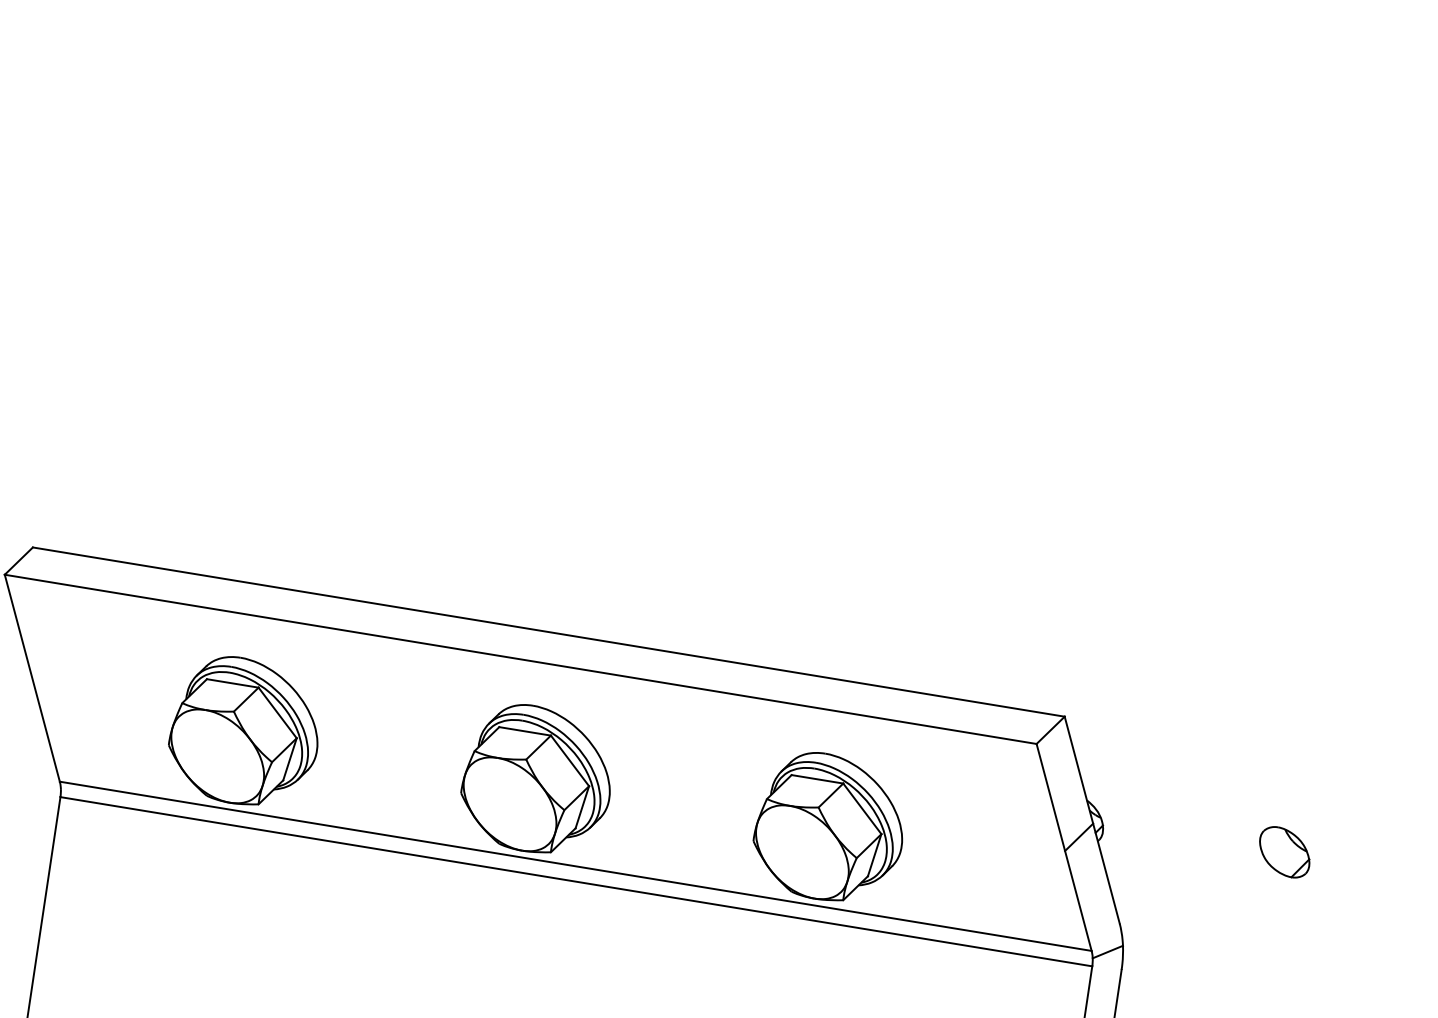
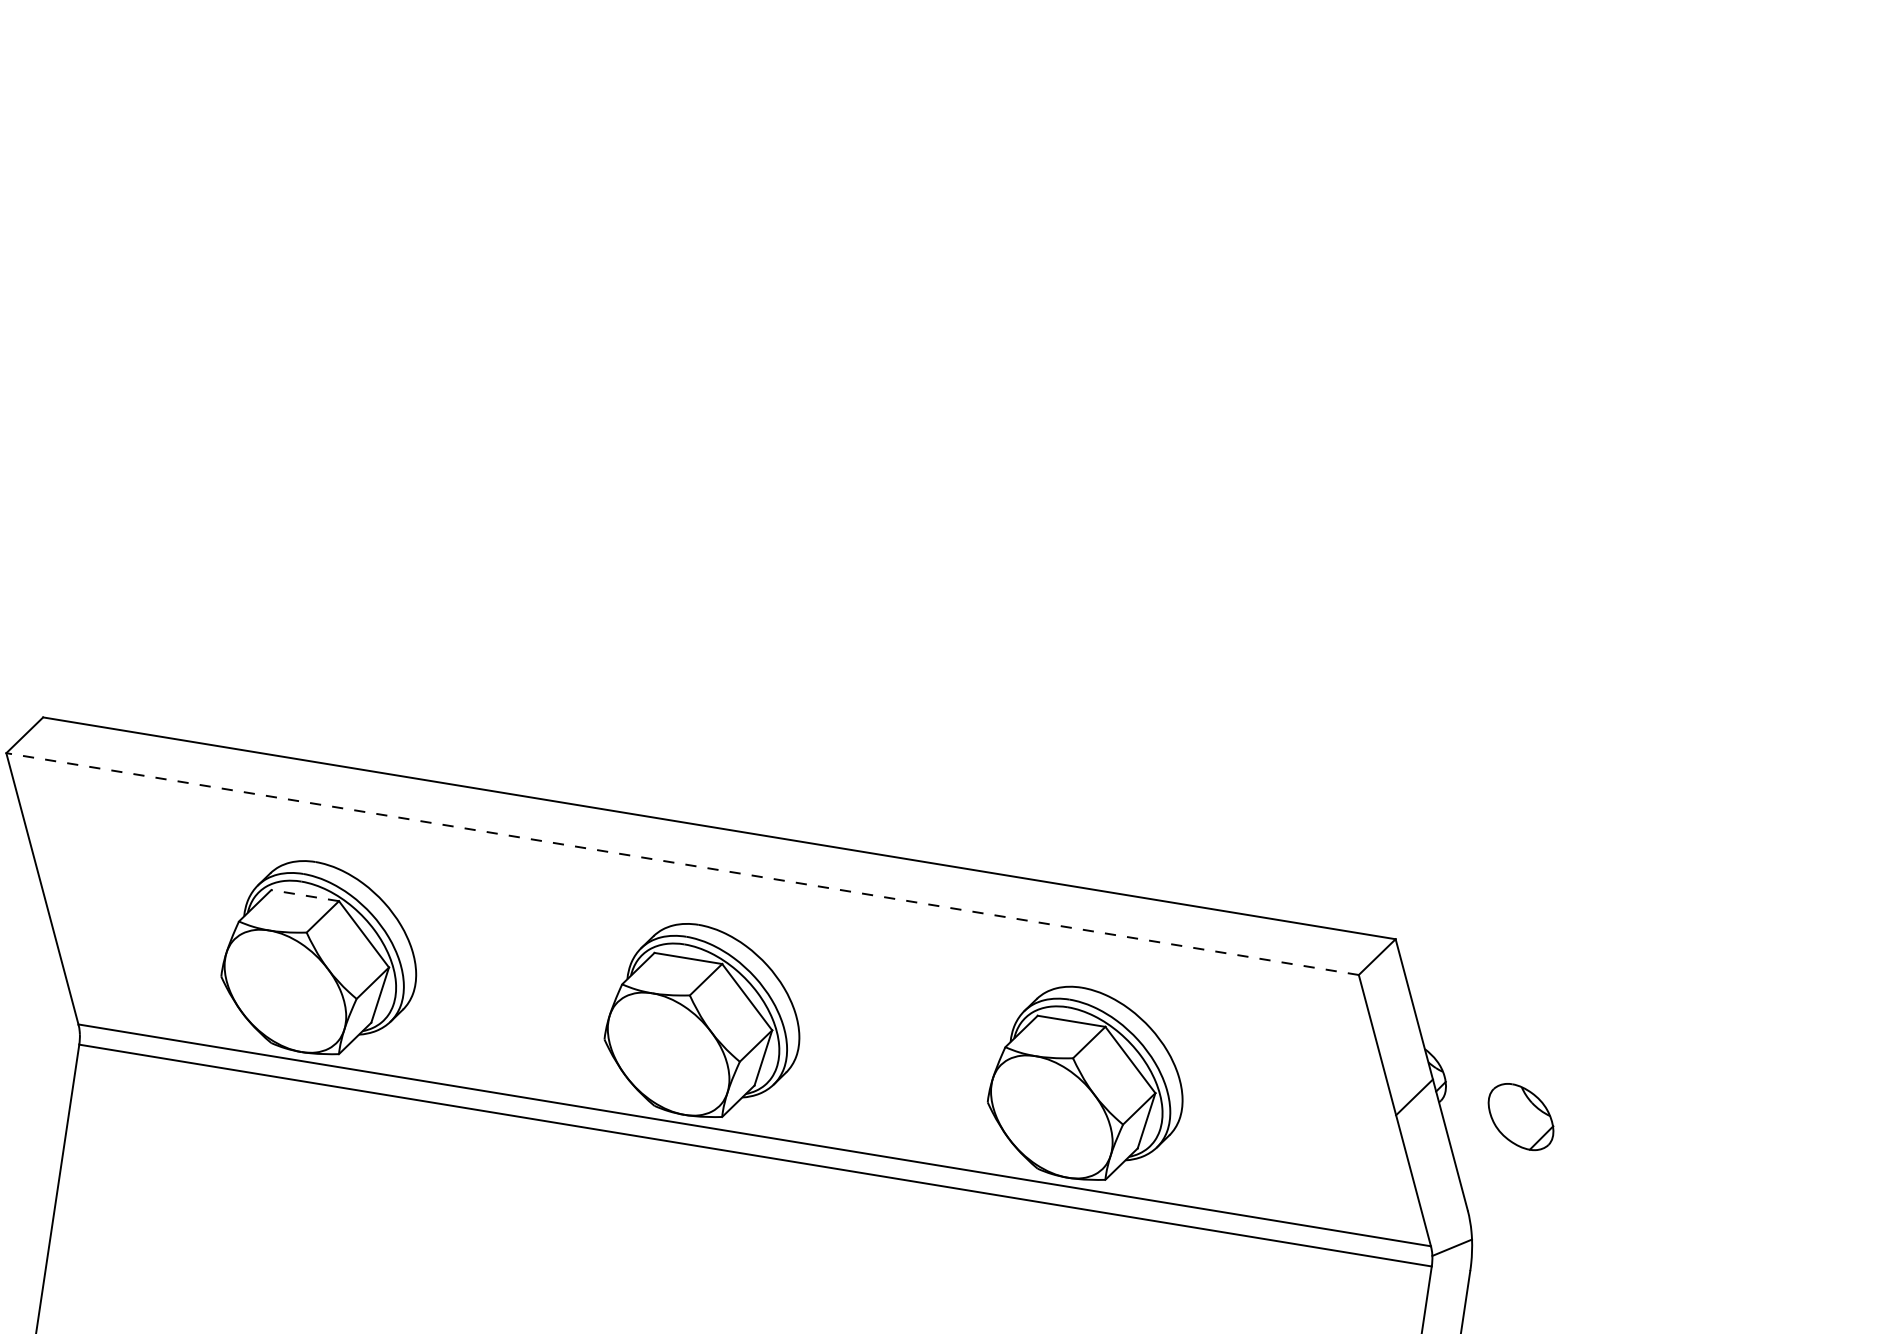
line: (520, 659) -> (682, 864), solid -> dashed
line: (232, 683) -> (304, 895), solid -> dashed
part: (1284, 852) -> (1520, 1117), moved

